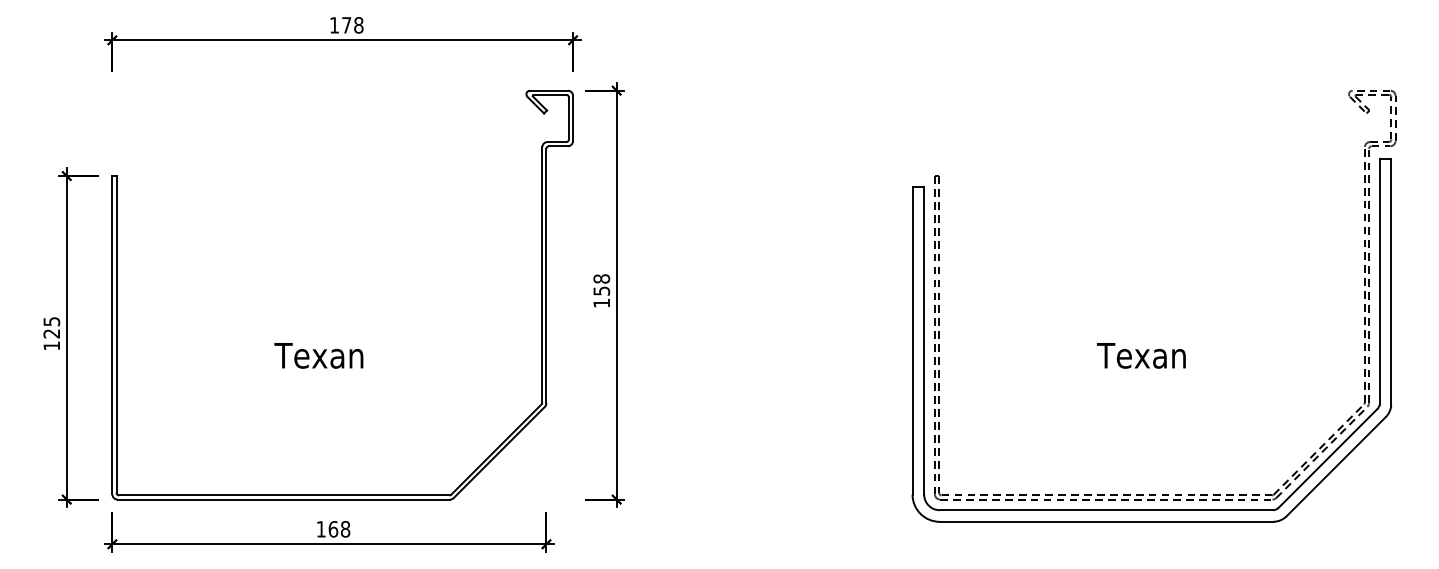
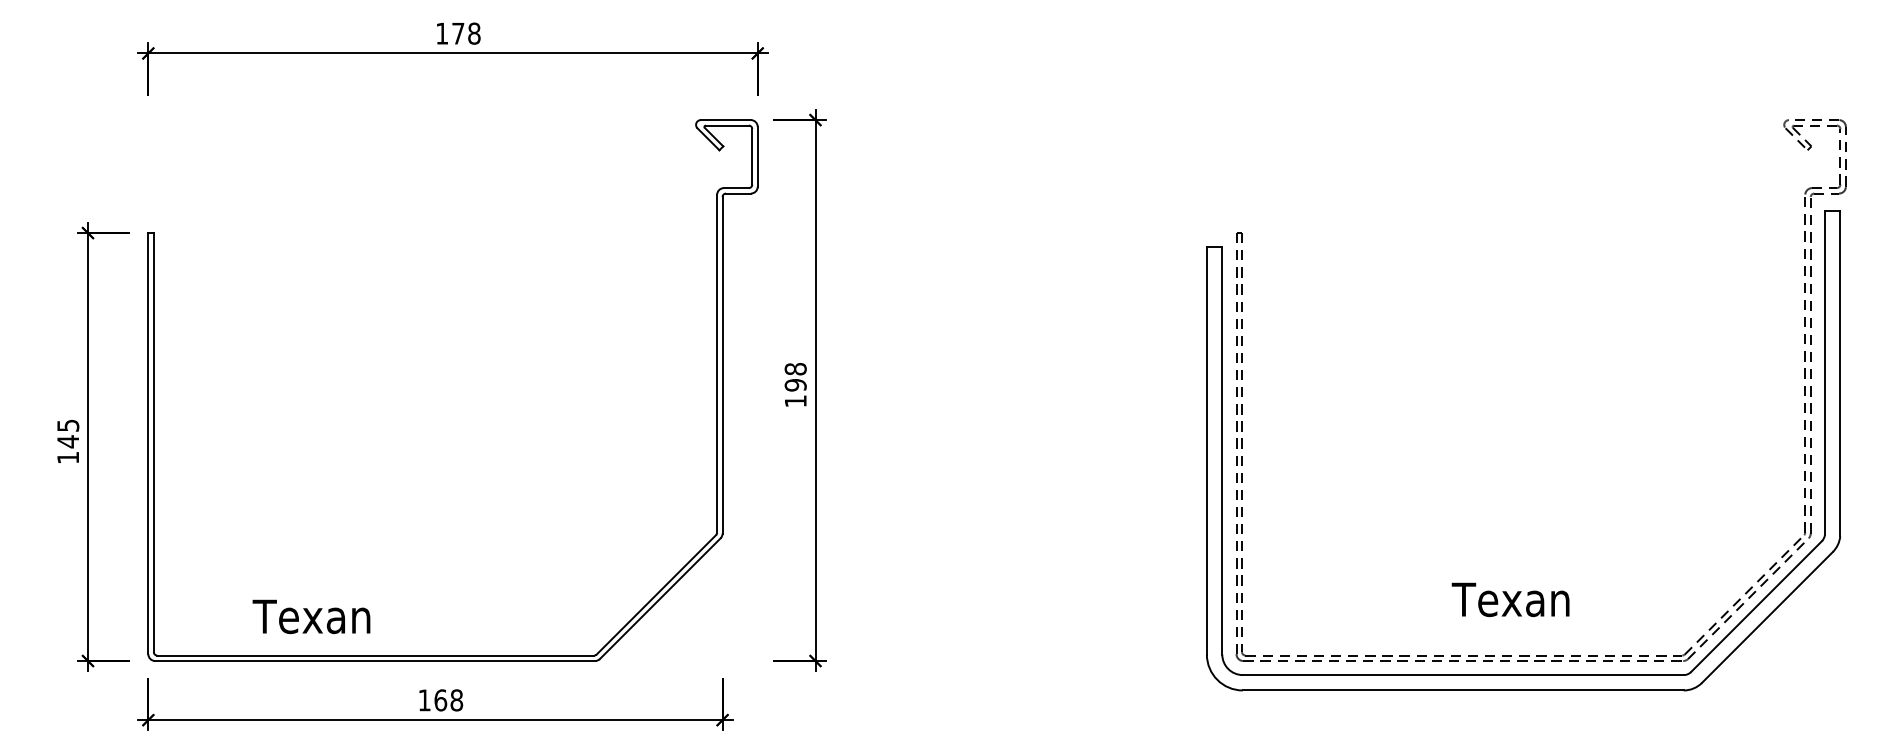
text: (601, 291) -> (795, 385), 158 -> 198
text: (51, 333) -> (67, 441), 125 -> 145
text: (318, 355) -> (311, 616), moved
text: (1141, 355) -> (1510, 599), moved

